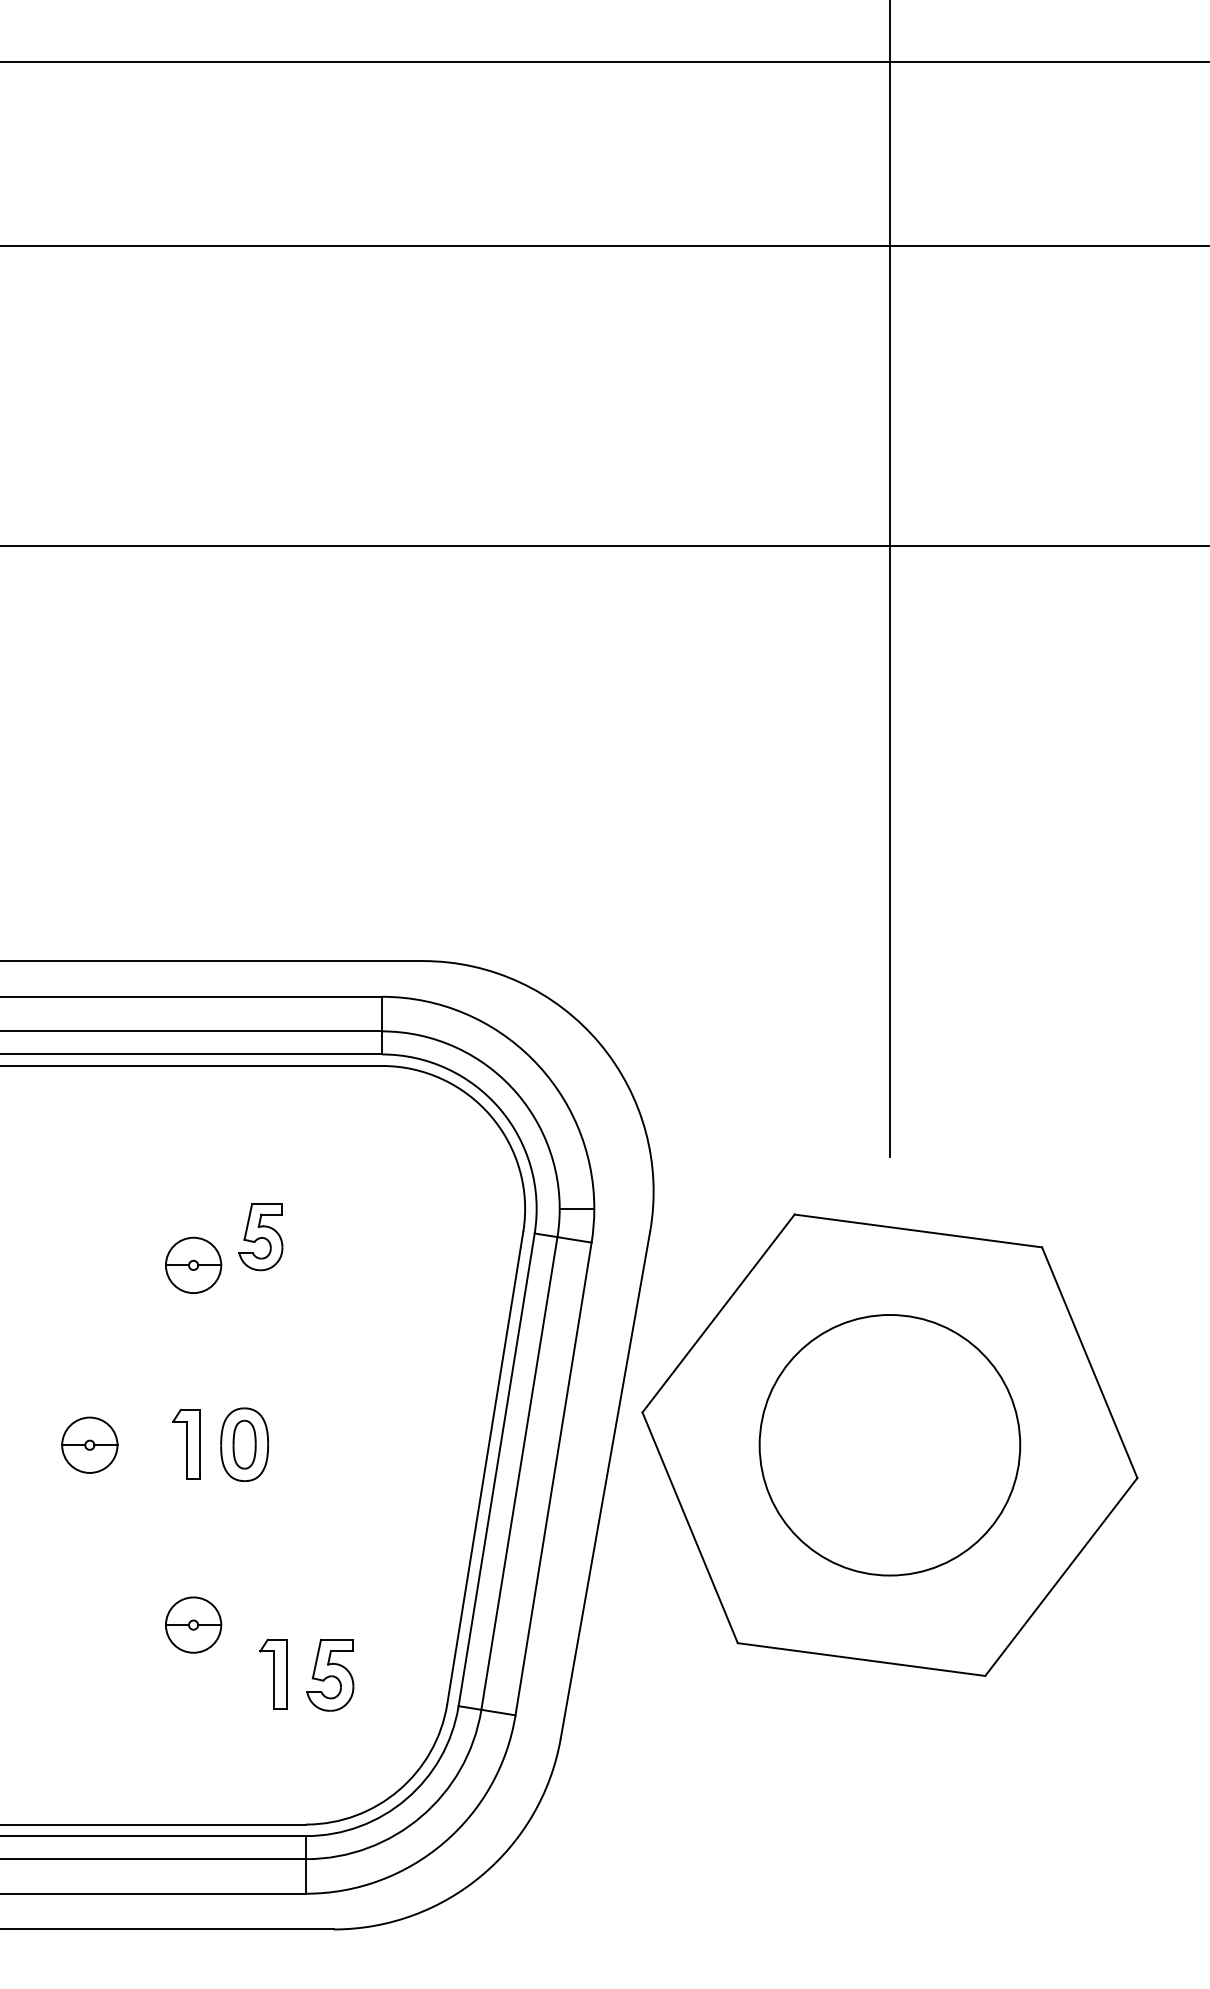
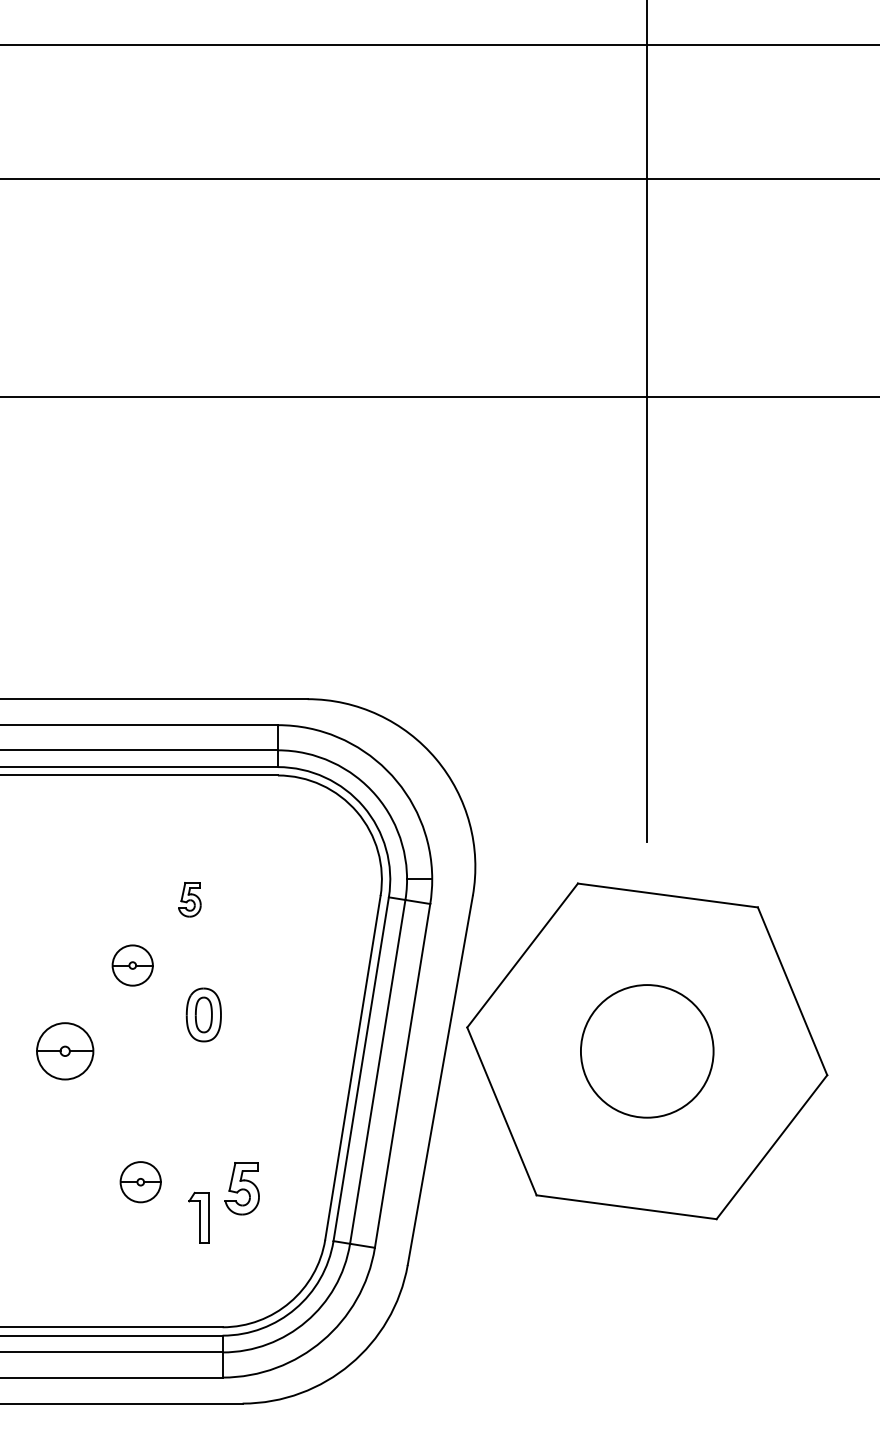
part: (260, 1236) -> (189, 899), size x0.7
part: (193, 1265) -> (132, 965), moved
part: (184, 1444) -> (134, 1050), removed
part: (244, 1444) -> (203, 1014), moved
part: (90, 1445) -> (65, 1051), size x1.4
circle: (890, 1445) -> (647, 1051), size x0.7
part: (329, 1675) -> (241, 1188), moved

